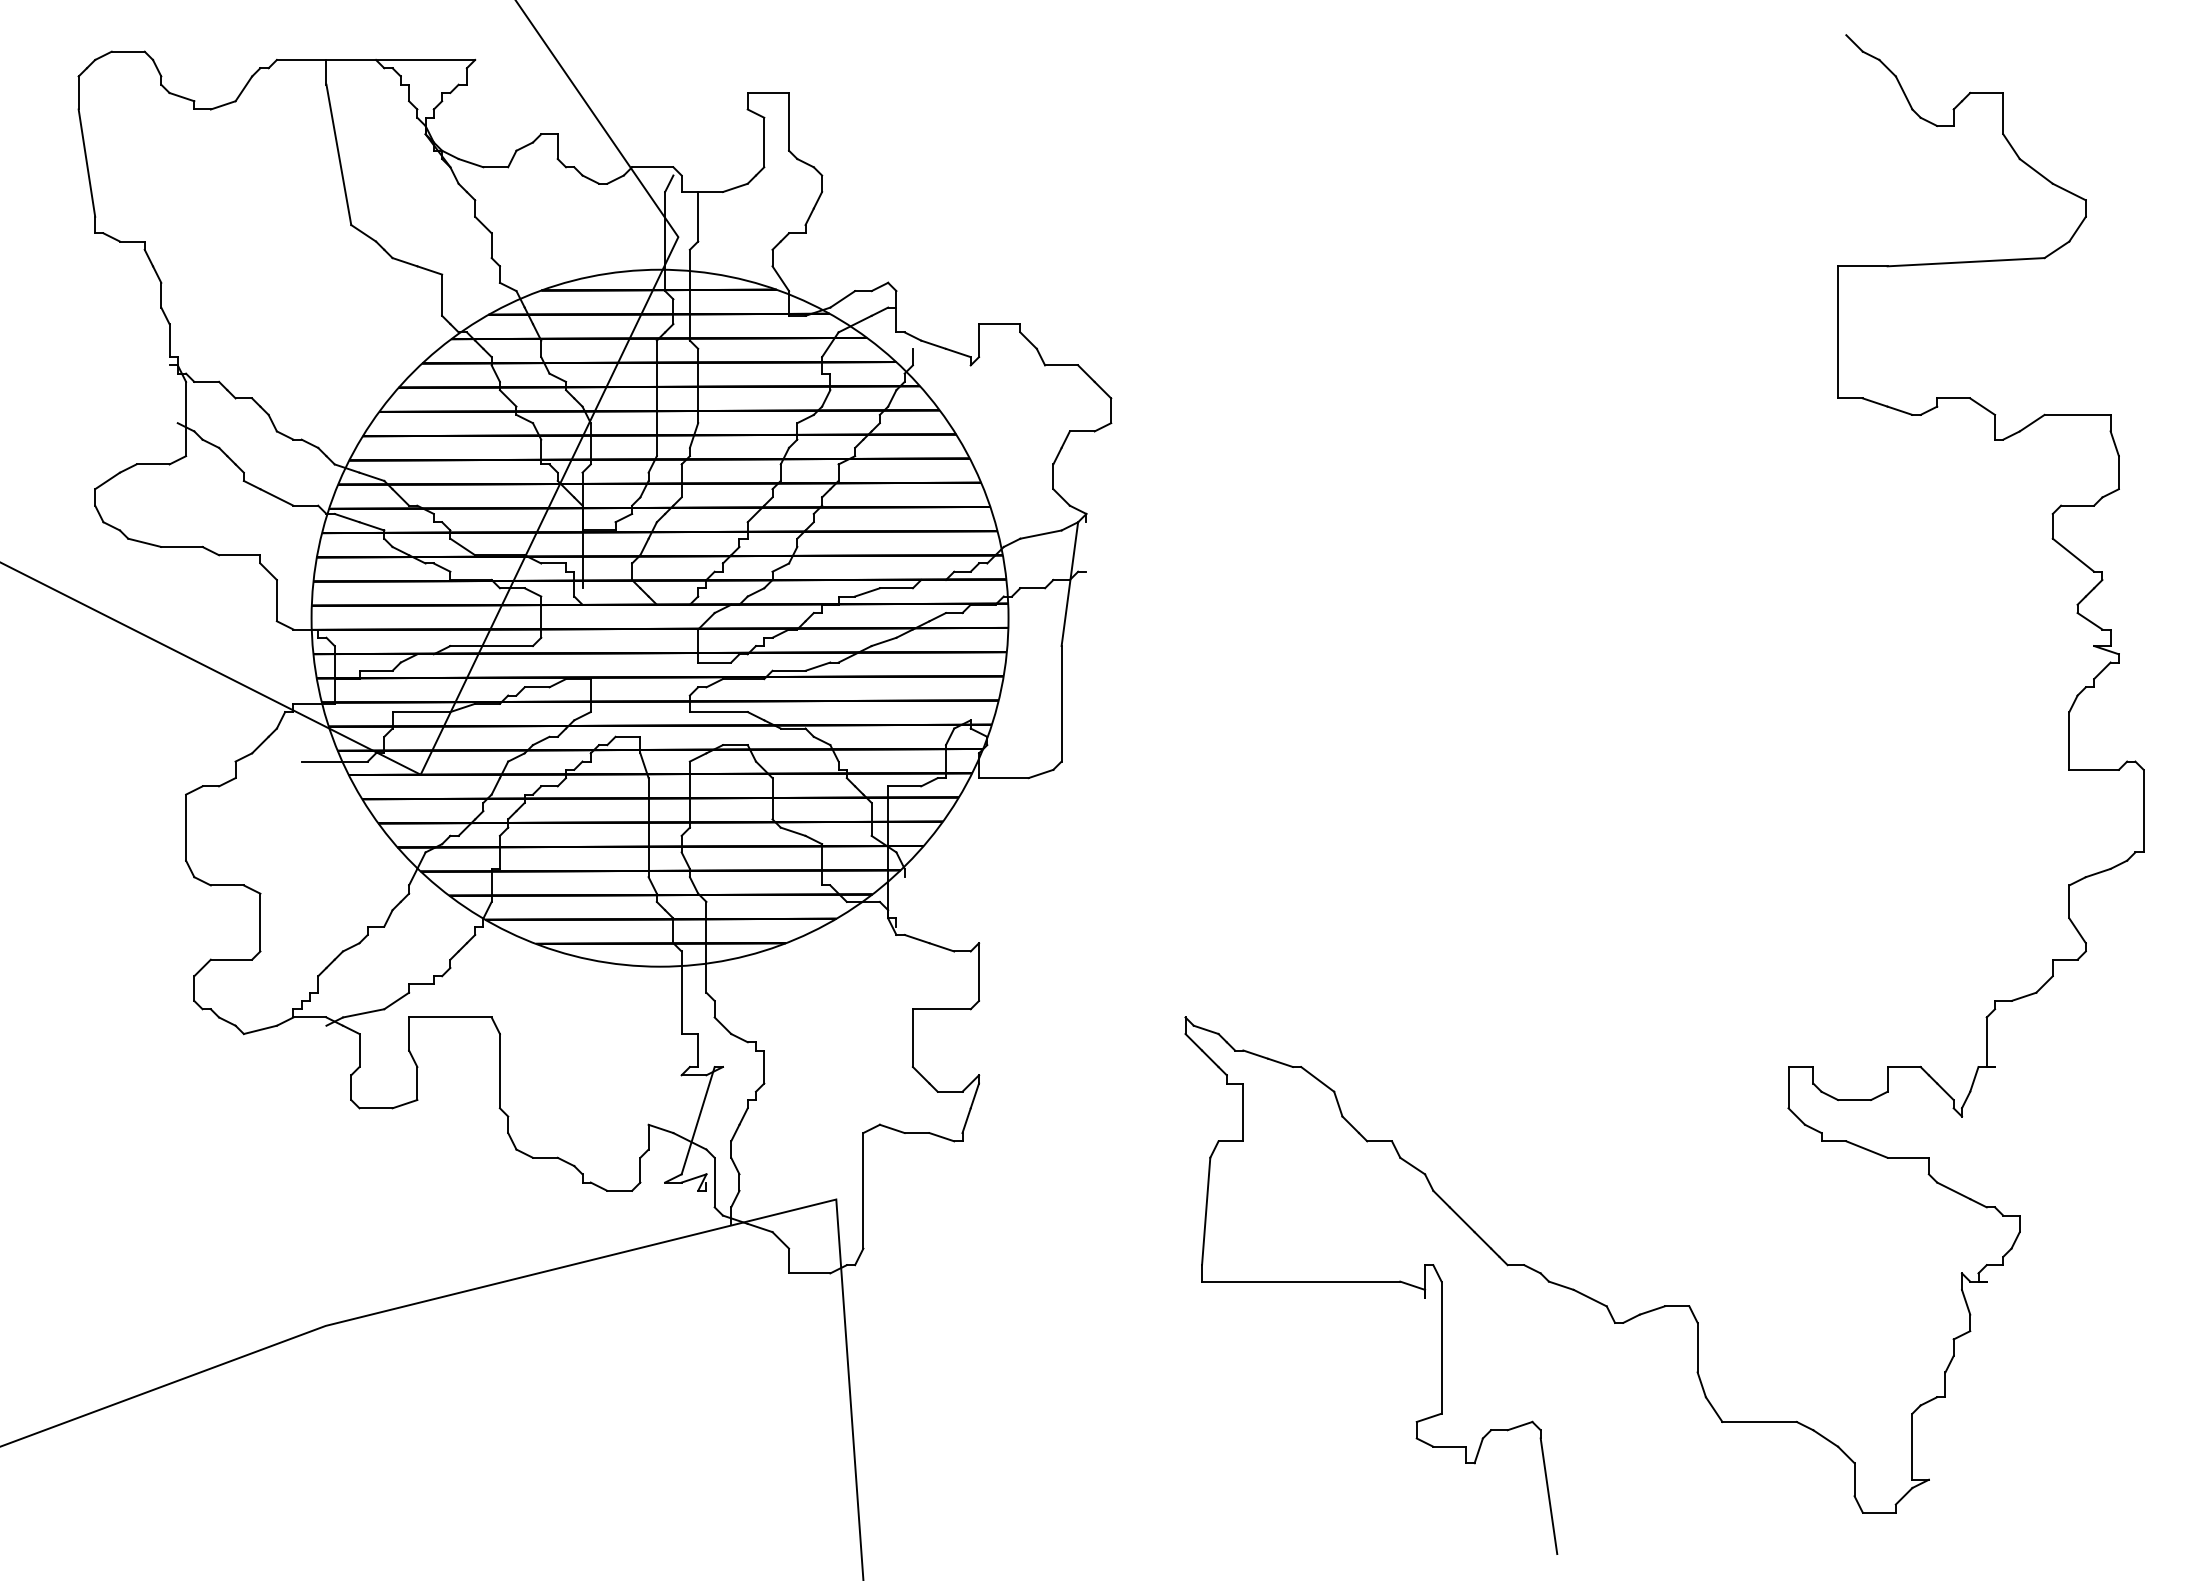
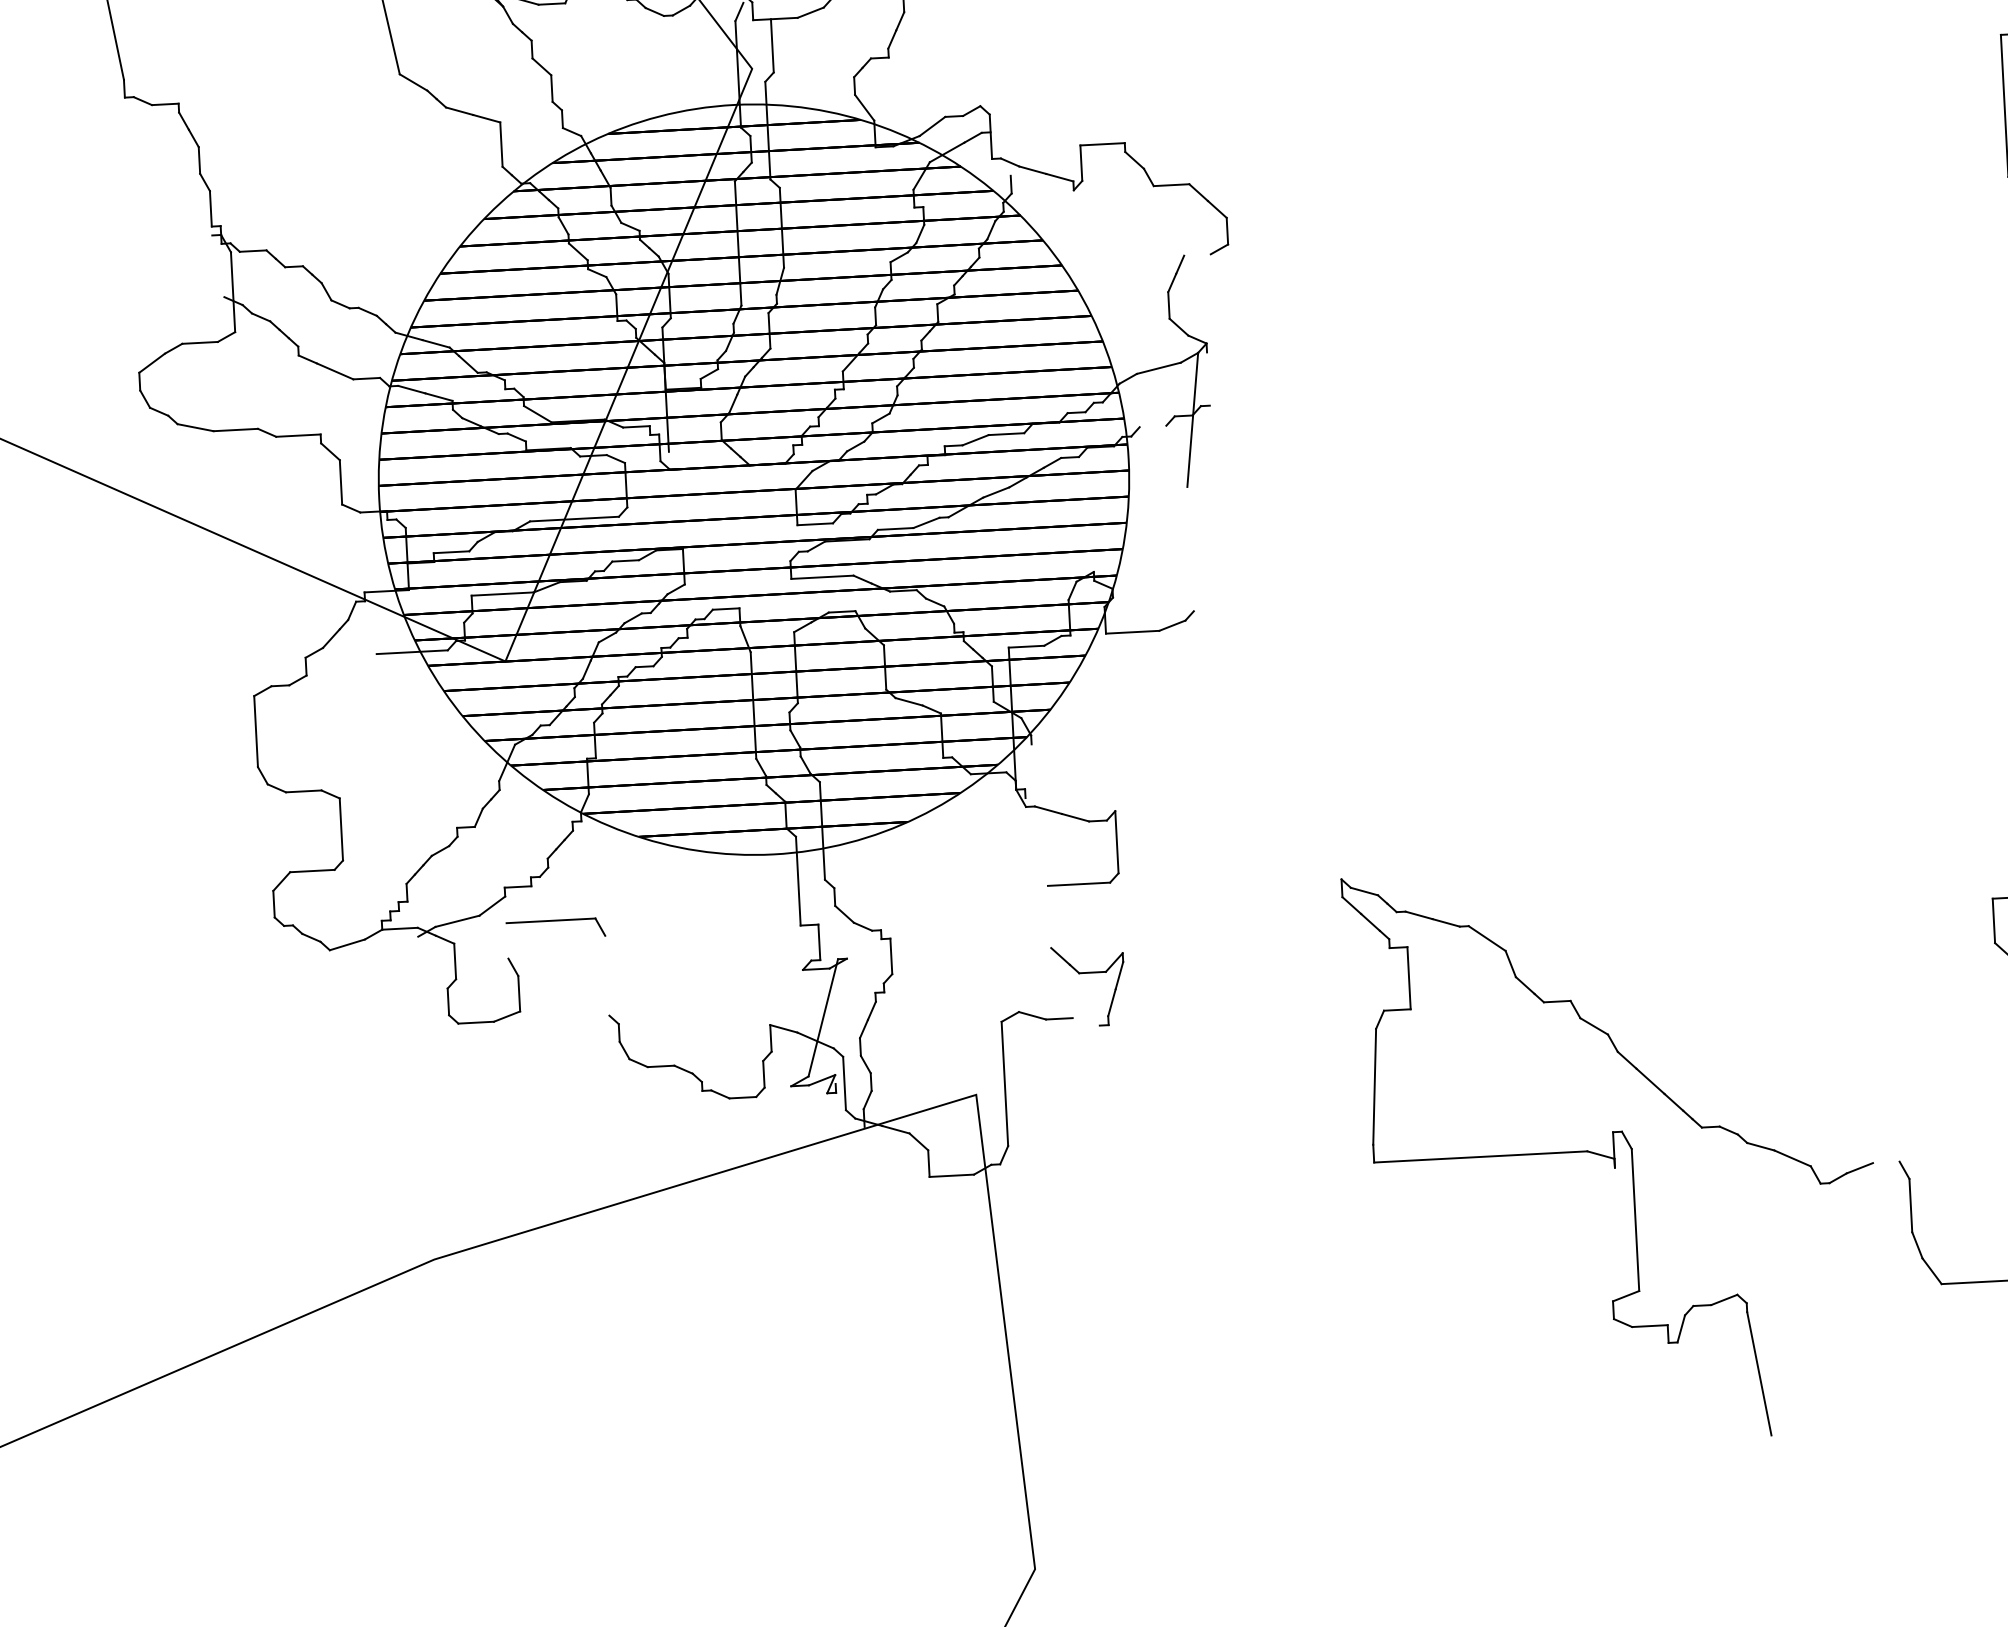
line: (1081, 431) -> (1196, 255), removed
line: (1032, 588) -> (1152, 426), removed
line: (1061, 703) -> (1190, 548), removed
line: (409, 1033) -> (507, 940), removed
line: (912, 1038) -> (1049, 917), removed
line: (499, 1071) -> (606, 976), removed
line: (941, 1137) -> (1085, 1022), removed
line: (1676, 1306) -> (1885, 1162), removed

